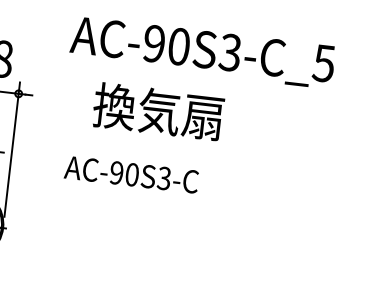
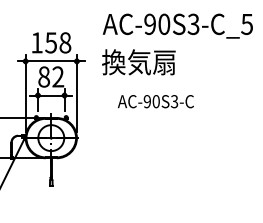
text: (157, 111) -> (138, 62), moved
text: (130, 174) -> (155, 101), moved

